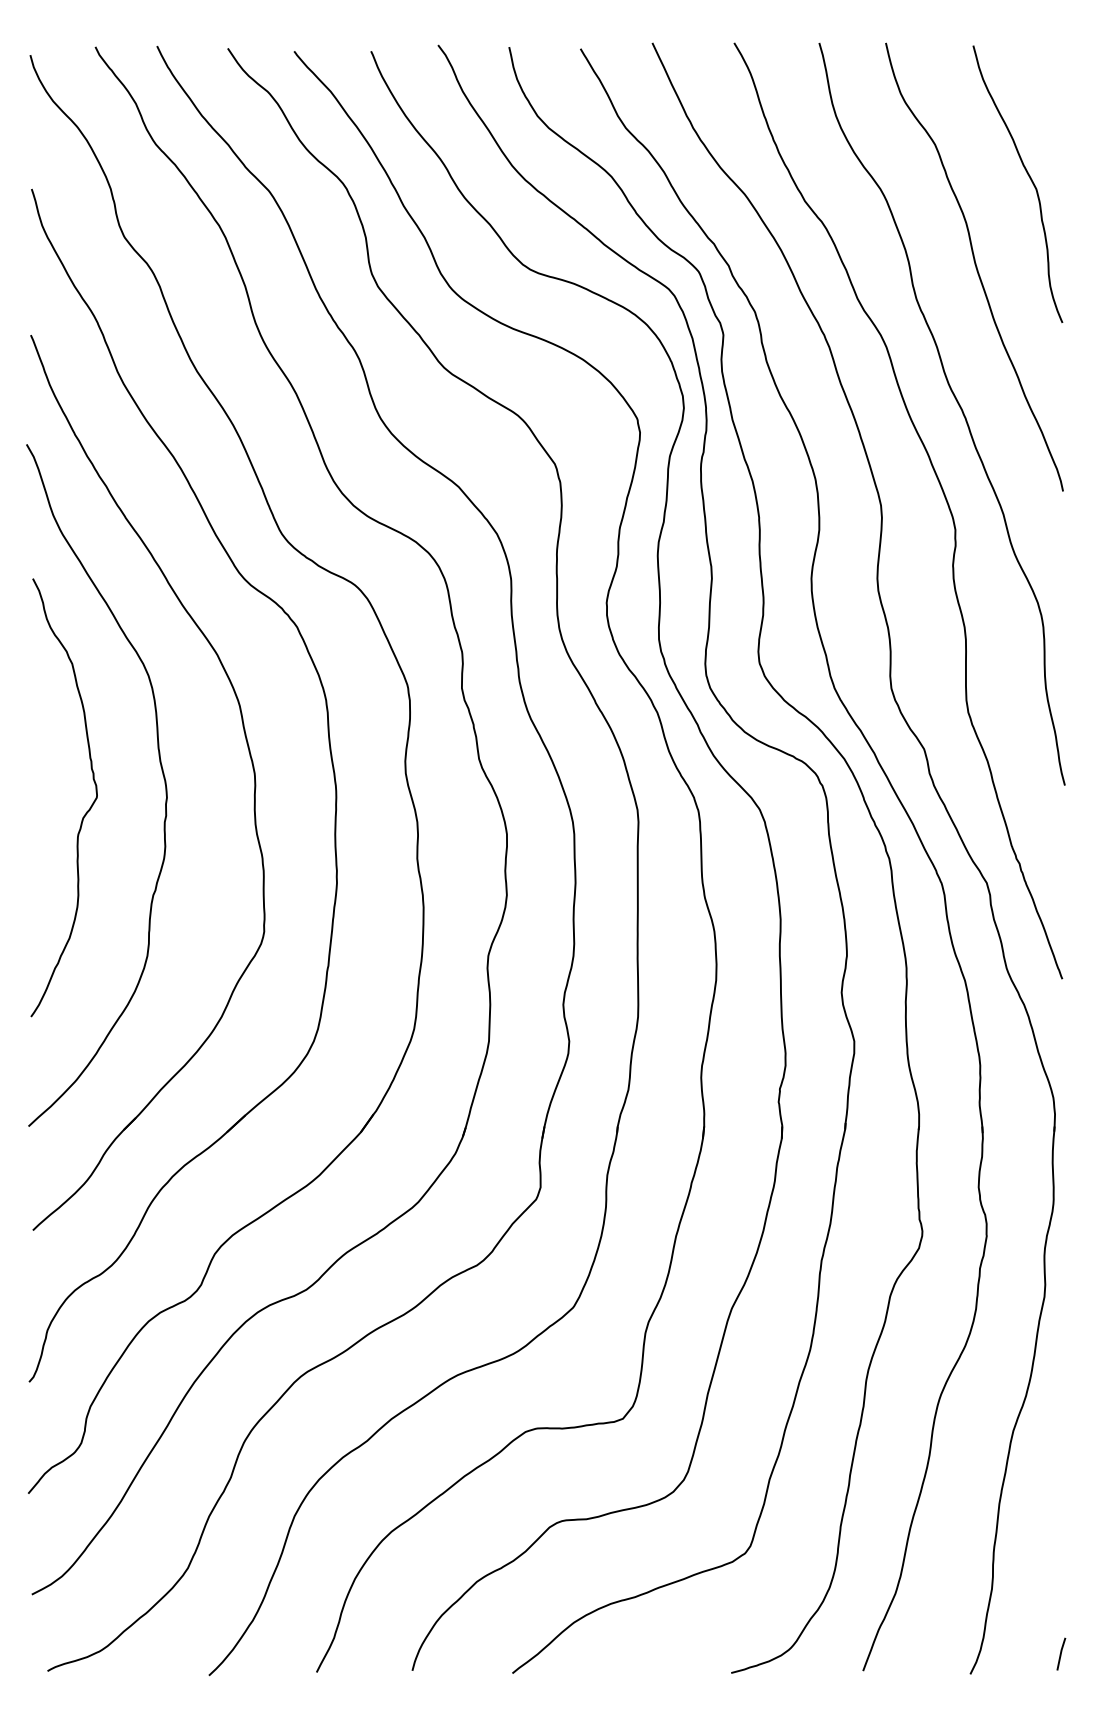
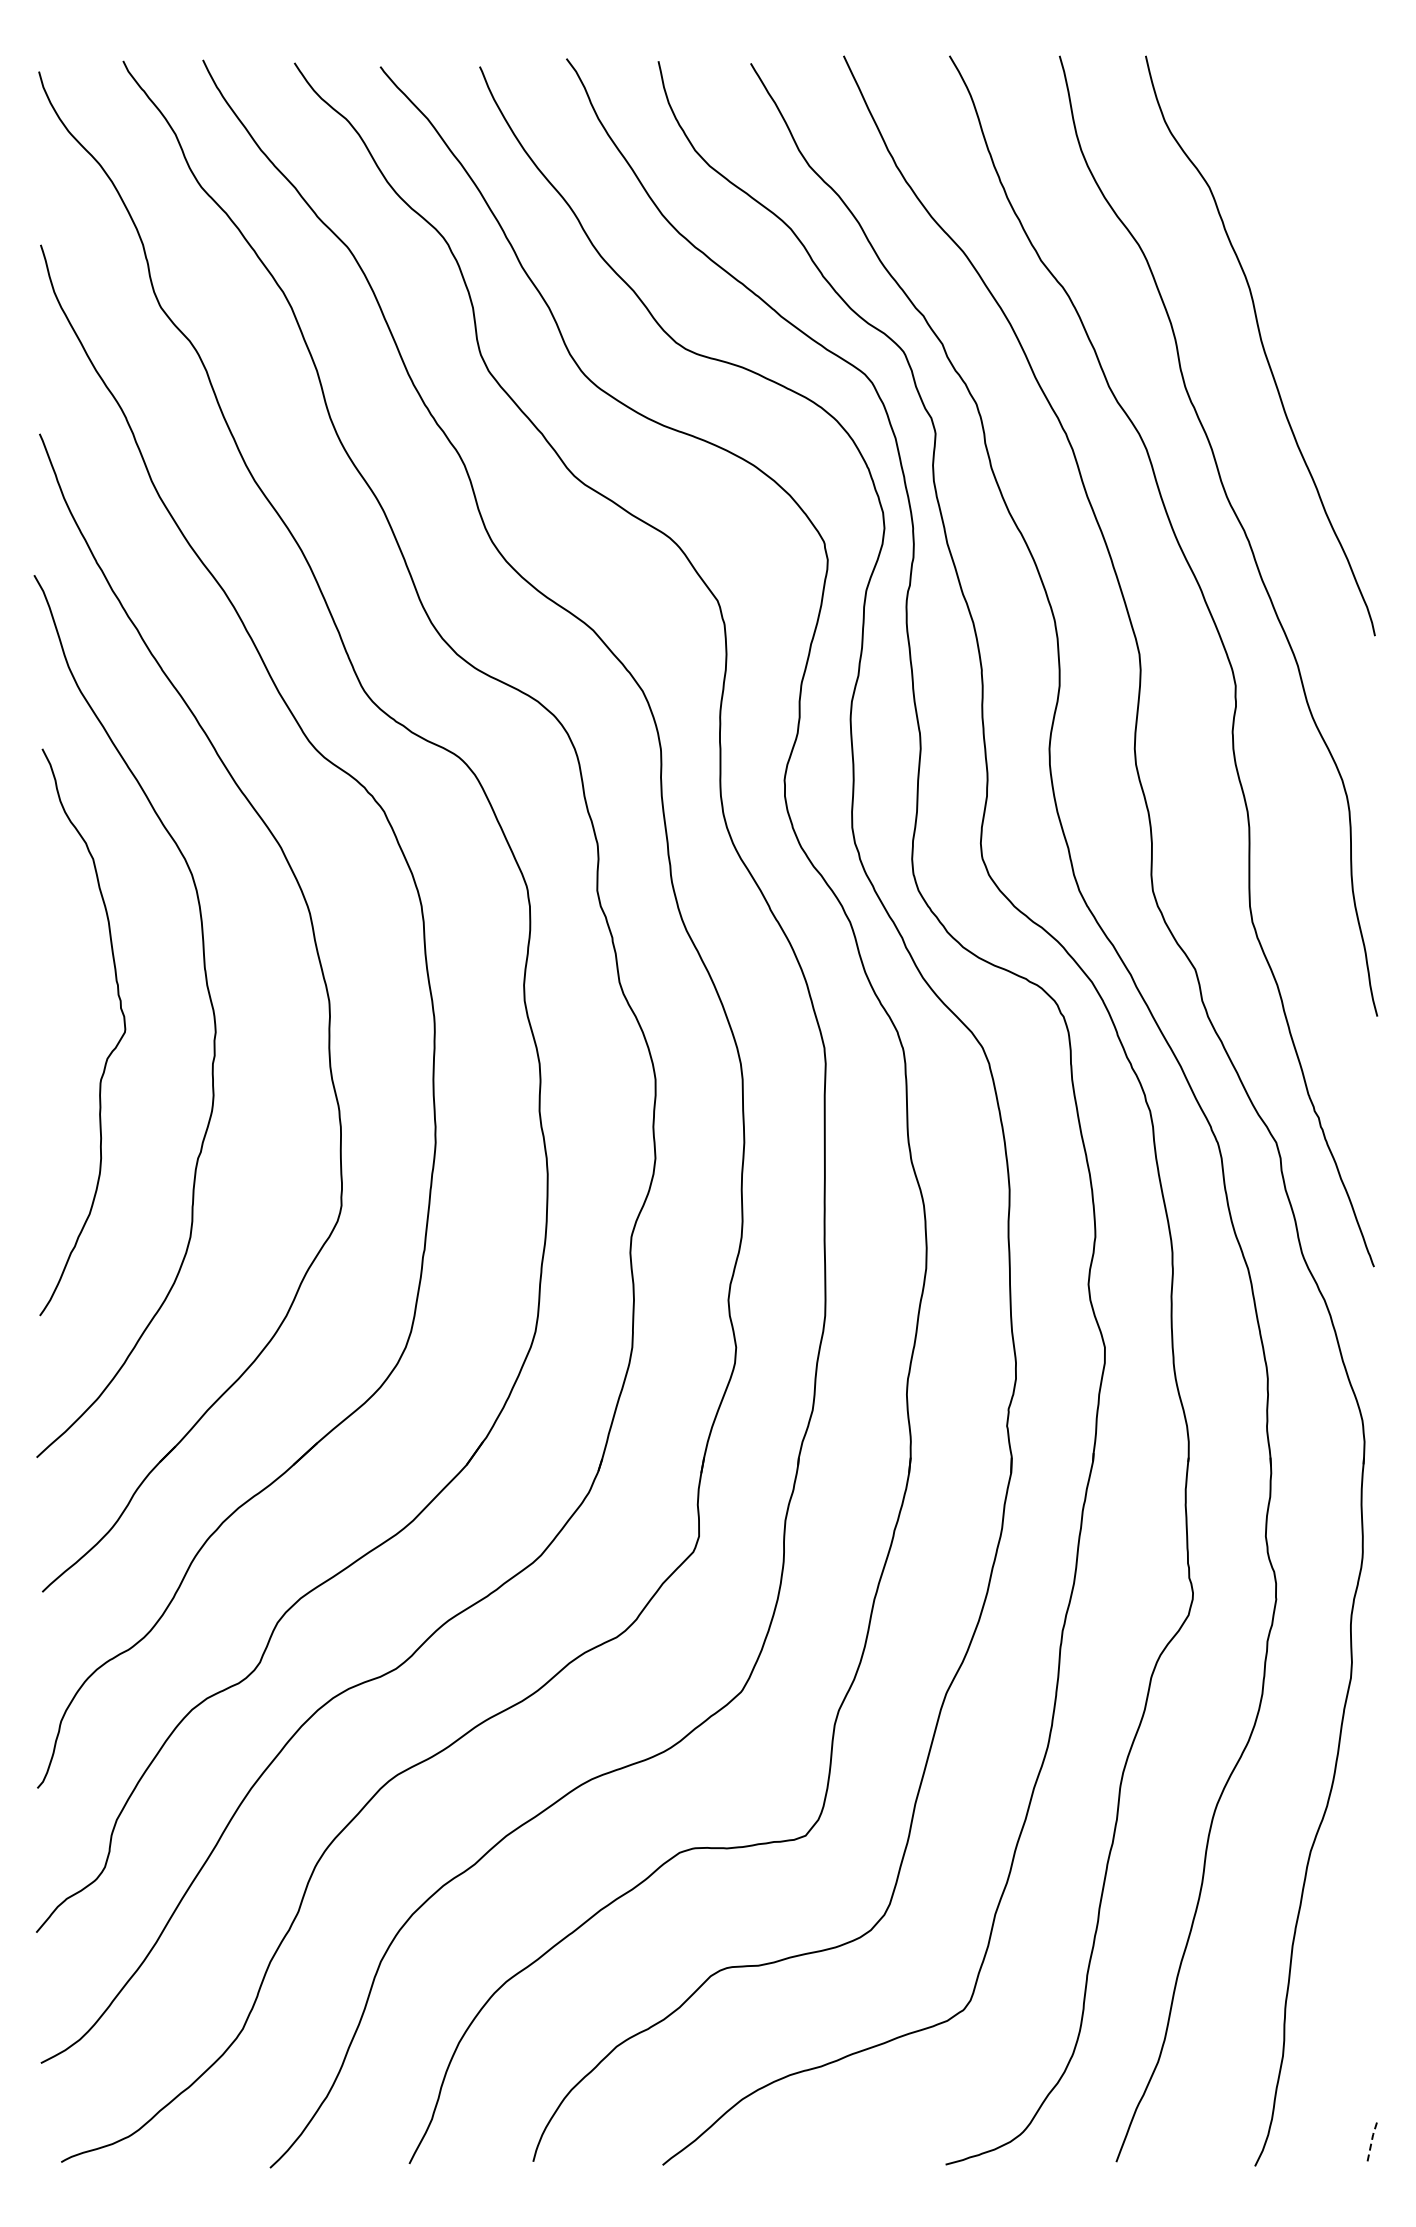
curve: (1029, 177) -> (1331, 230), removed
line: (1061, 1653) -> (1372, 2139), solid -> dashed

